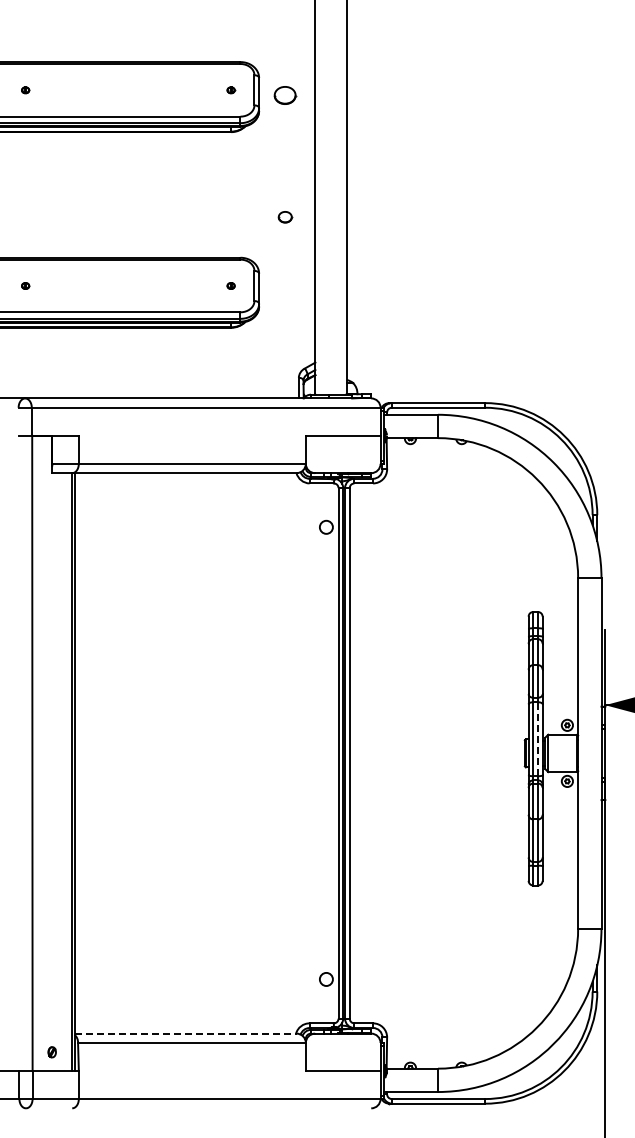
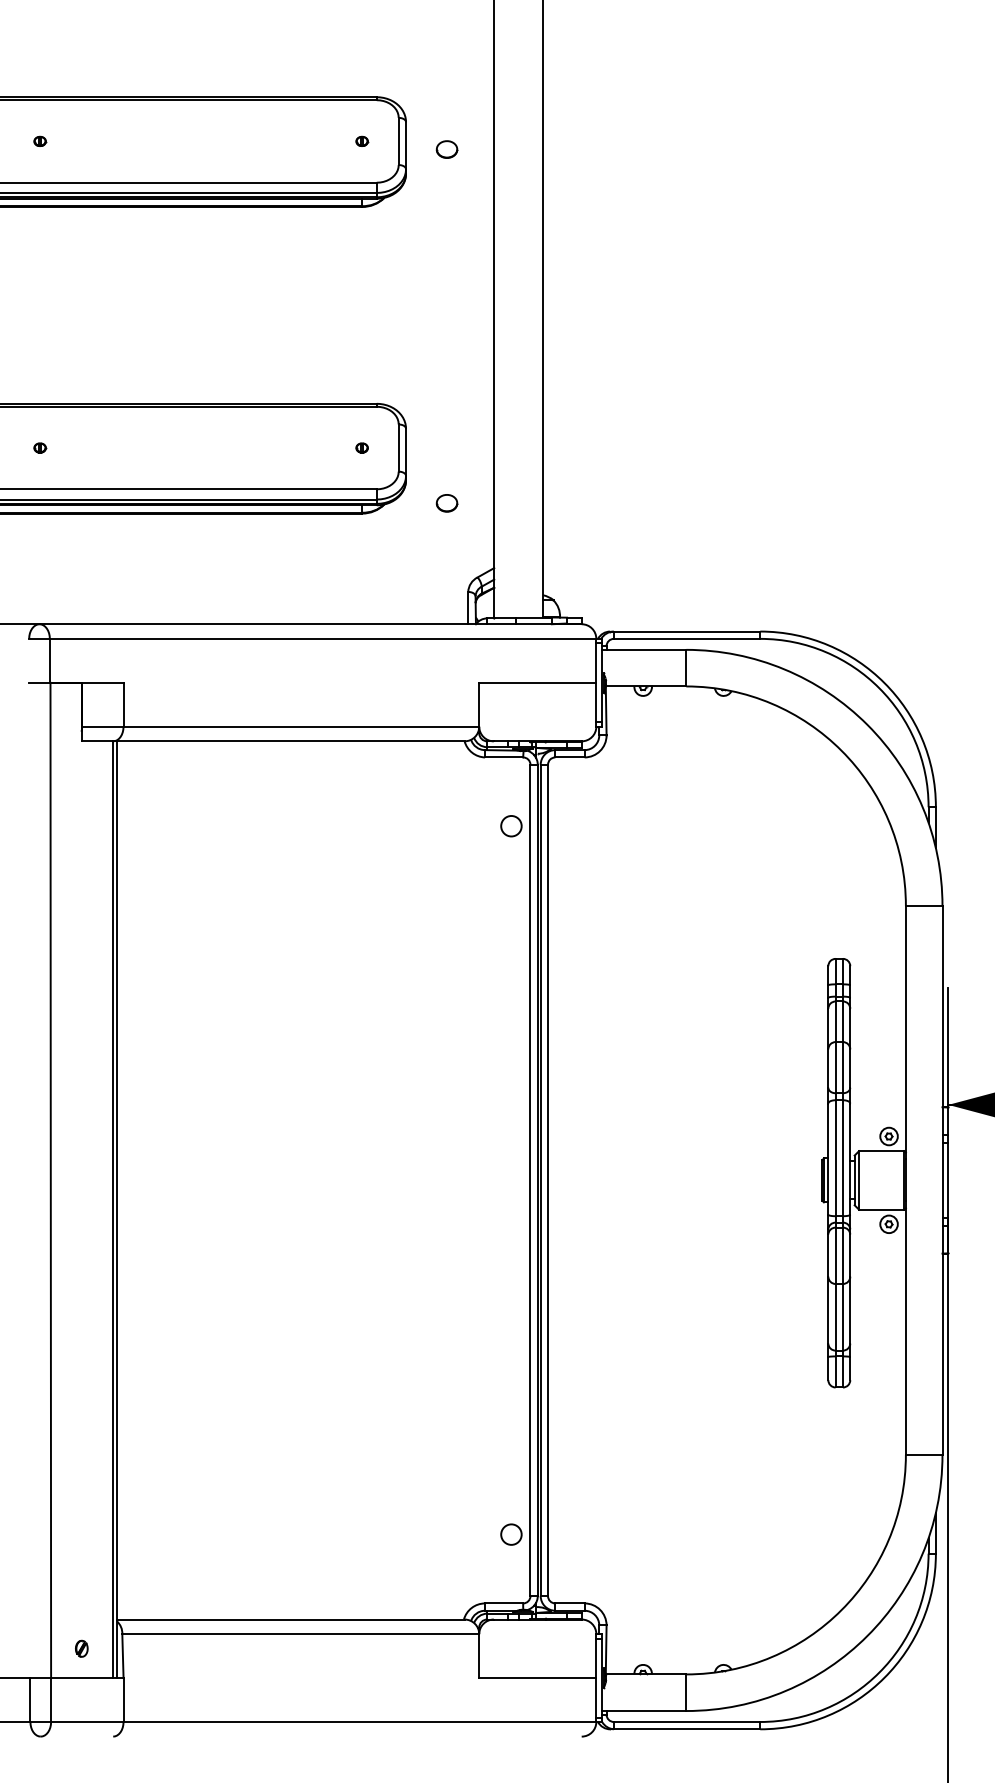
part: (285, 95) -> (447, 149), size x0.62
part: (285, 217) -> (447, 503), moved
line: (537, 738) -> (842, 1157), dashed -> solid
line: (185, 1033) -> (290, 1619), dashed -> solid

